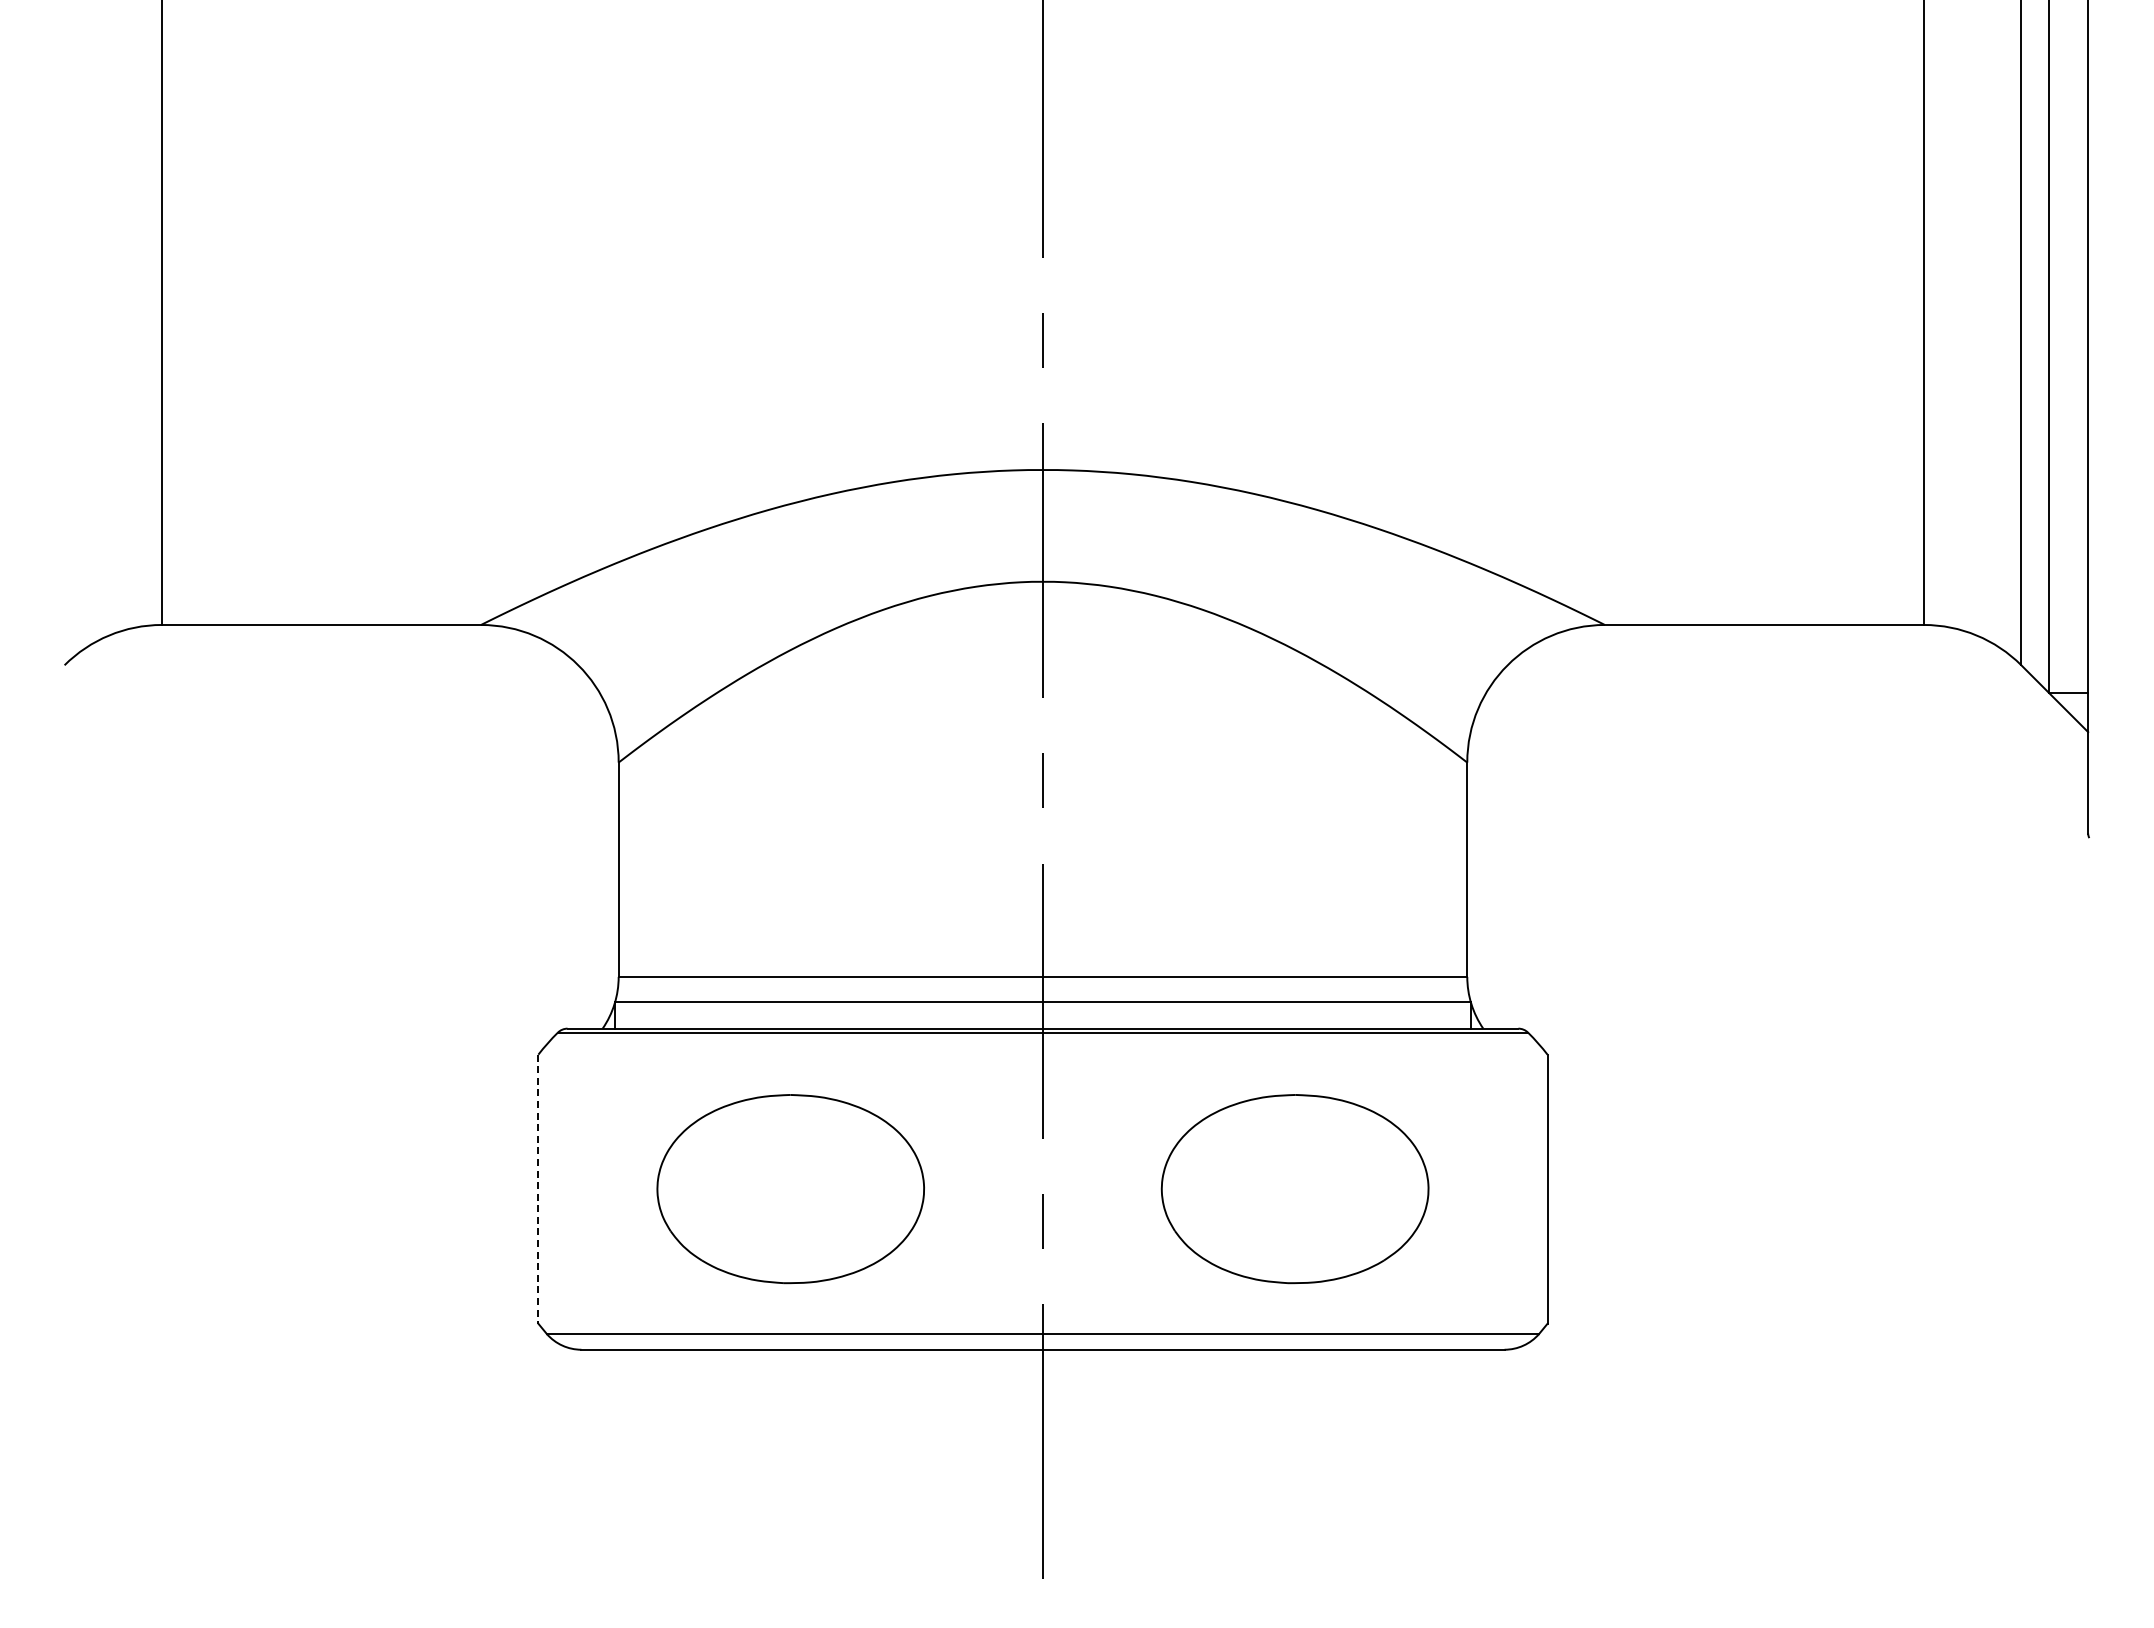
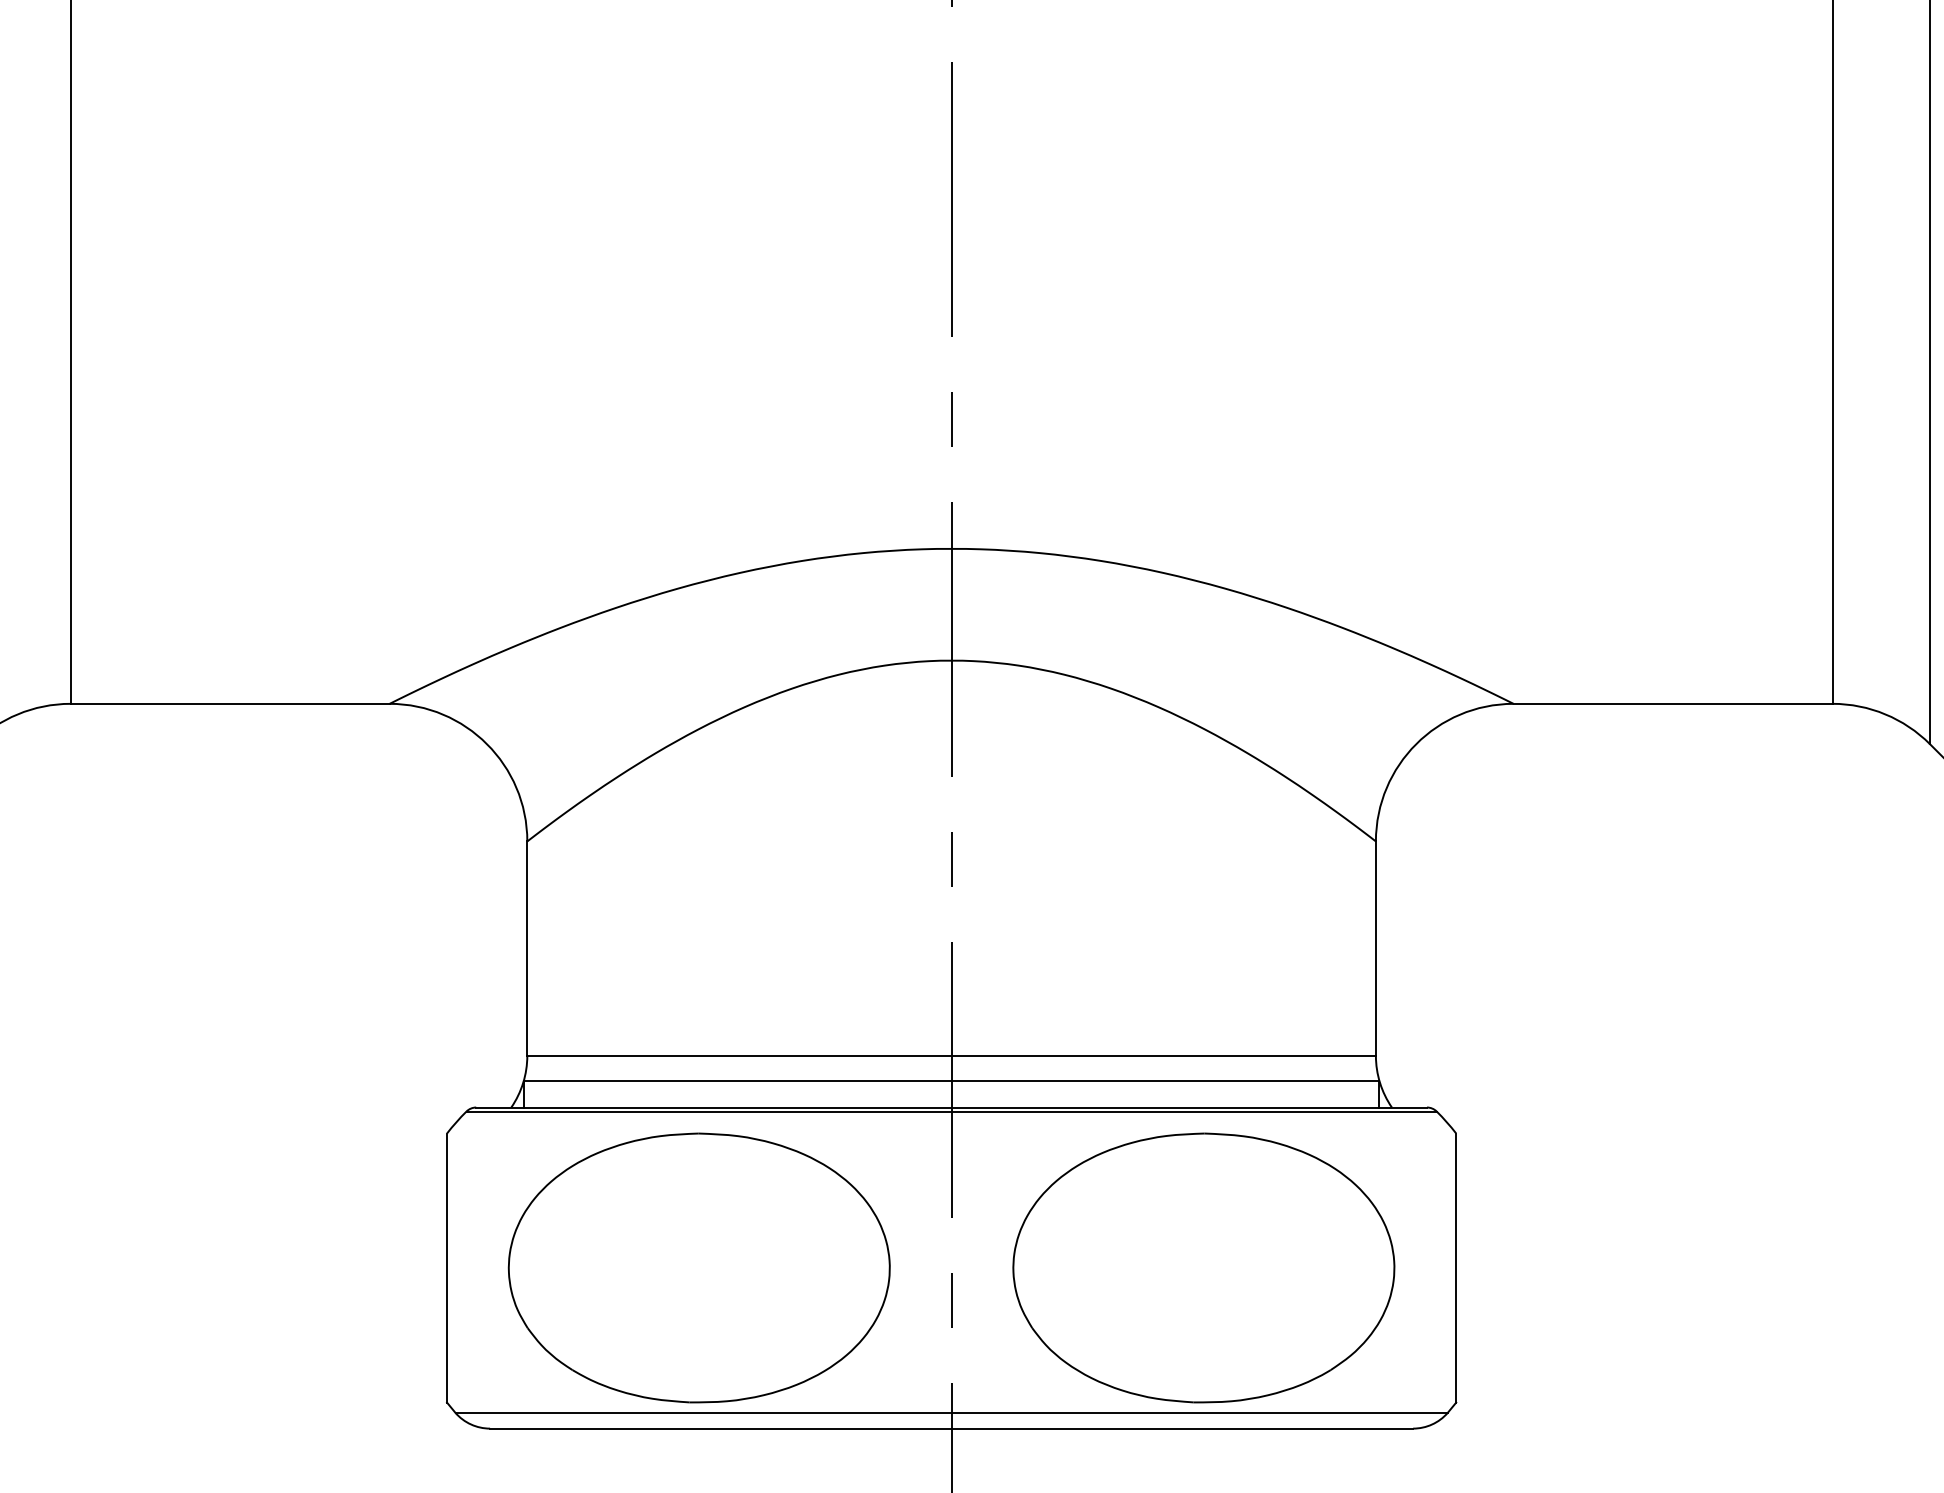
part: (790, 1188) -> (699, 1267), size x1.43
part: (1294, 1188) -> (1203, 1267), size x1.43
line: (538, 1189) -> (447, 1268), dashed -> solid

